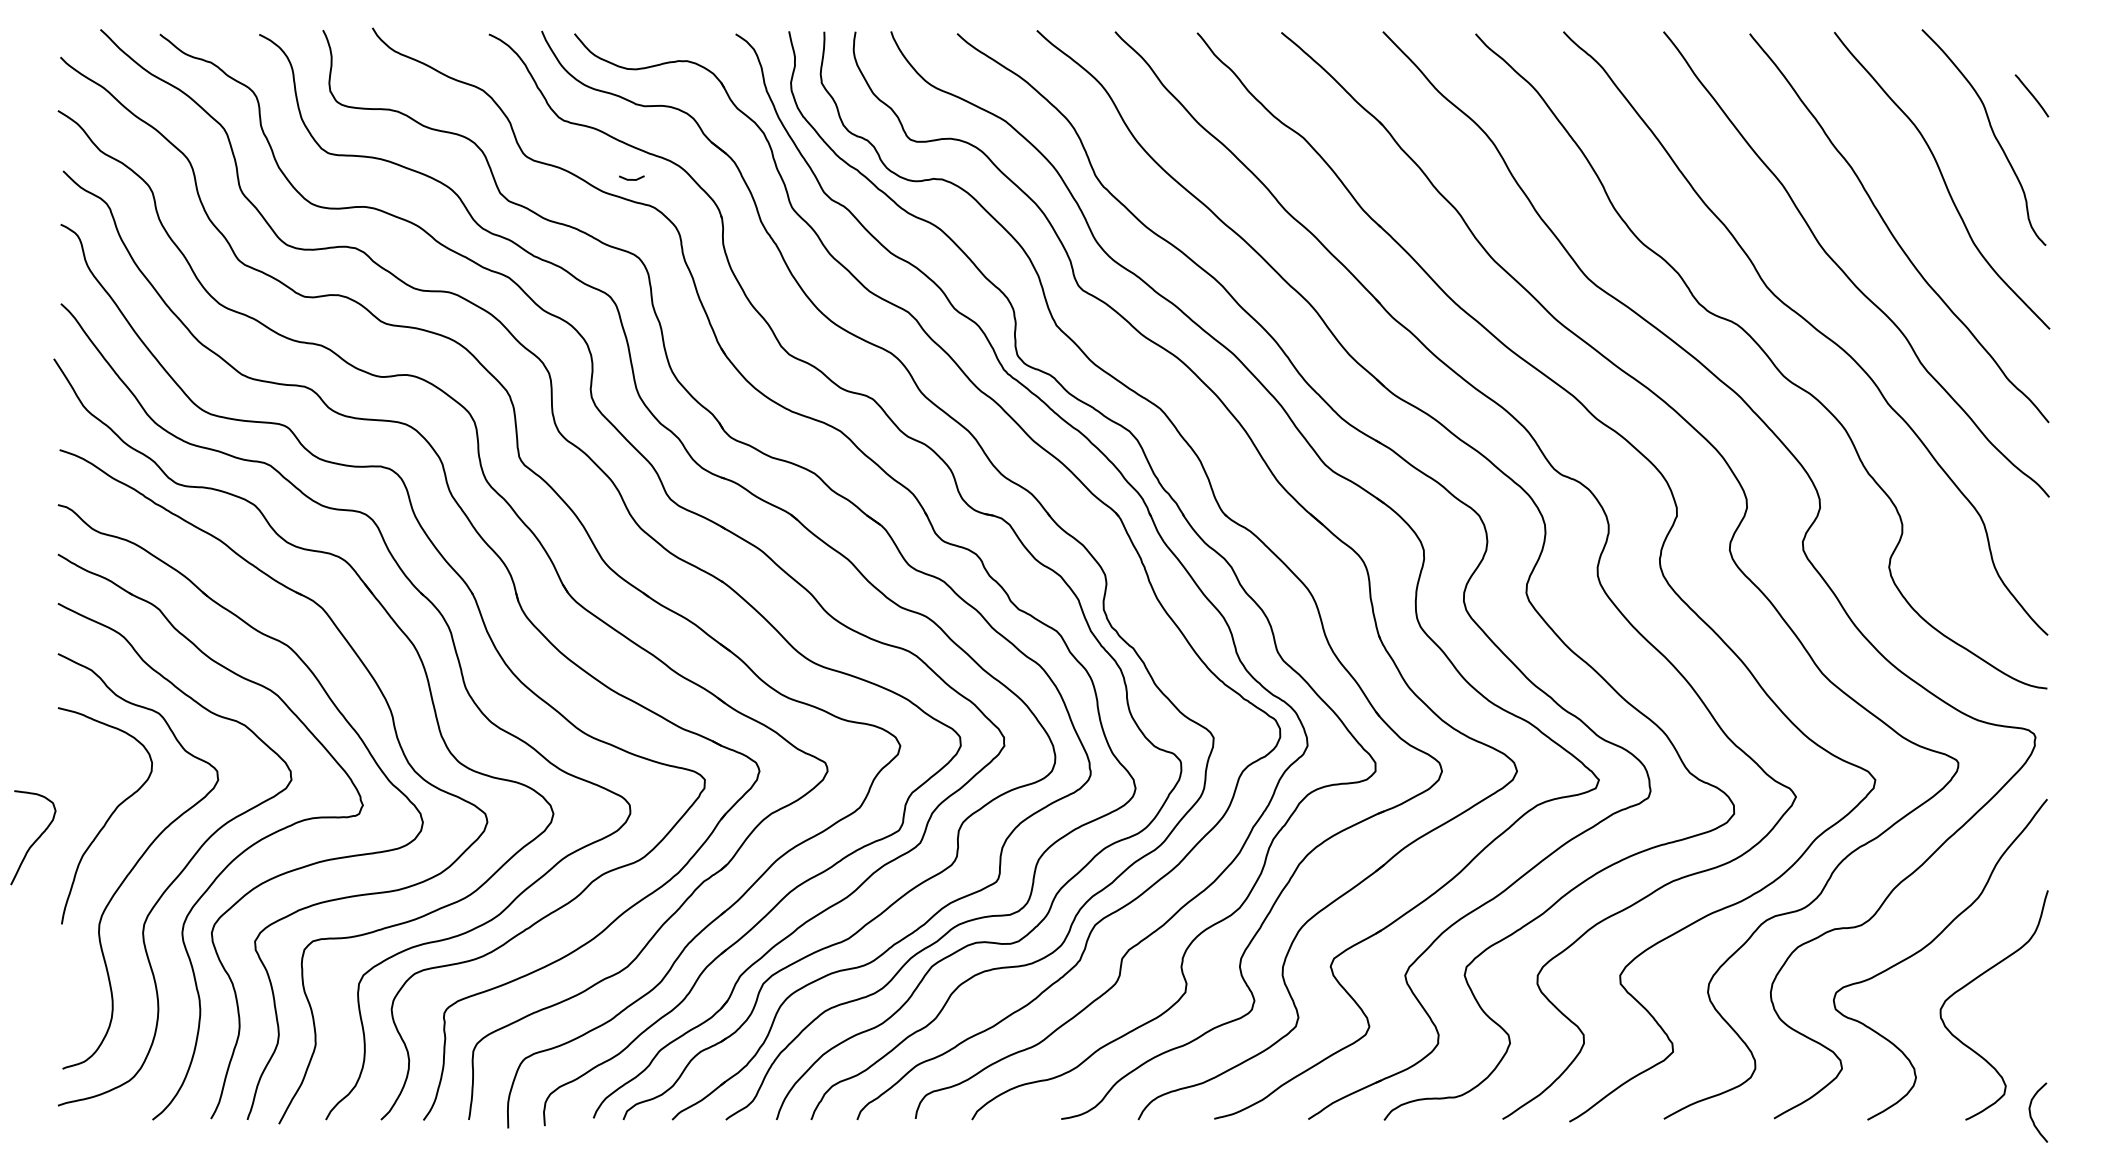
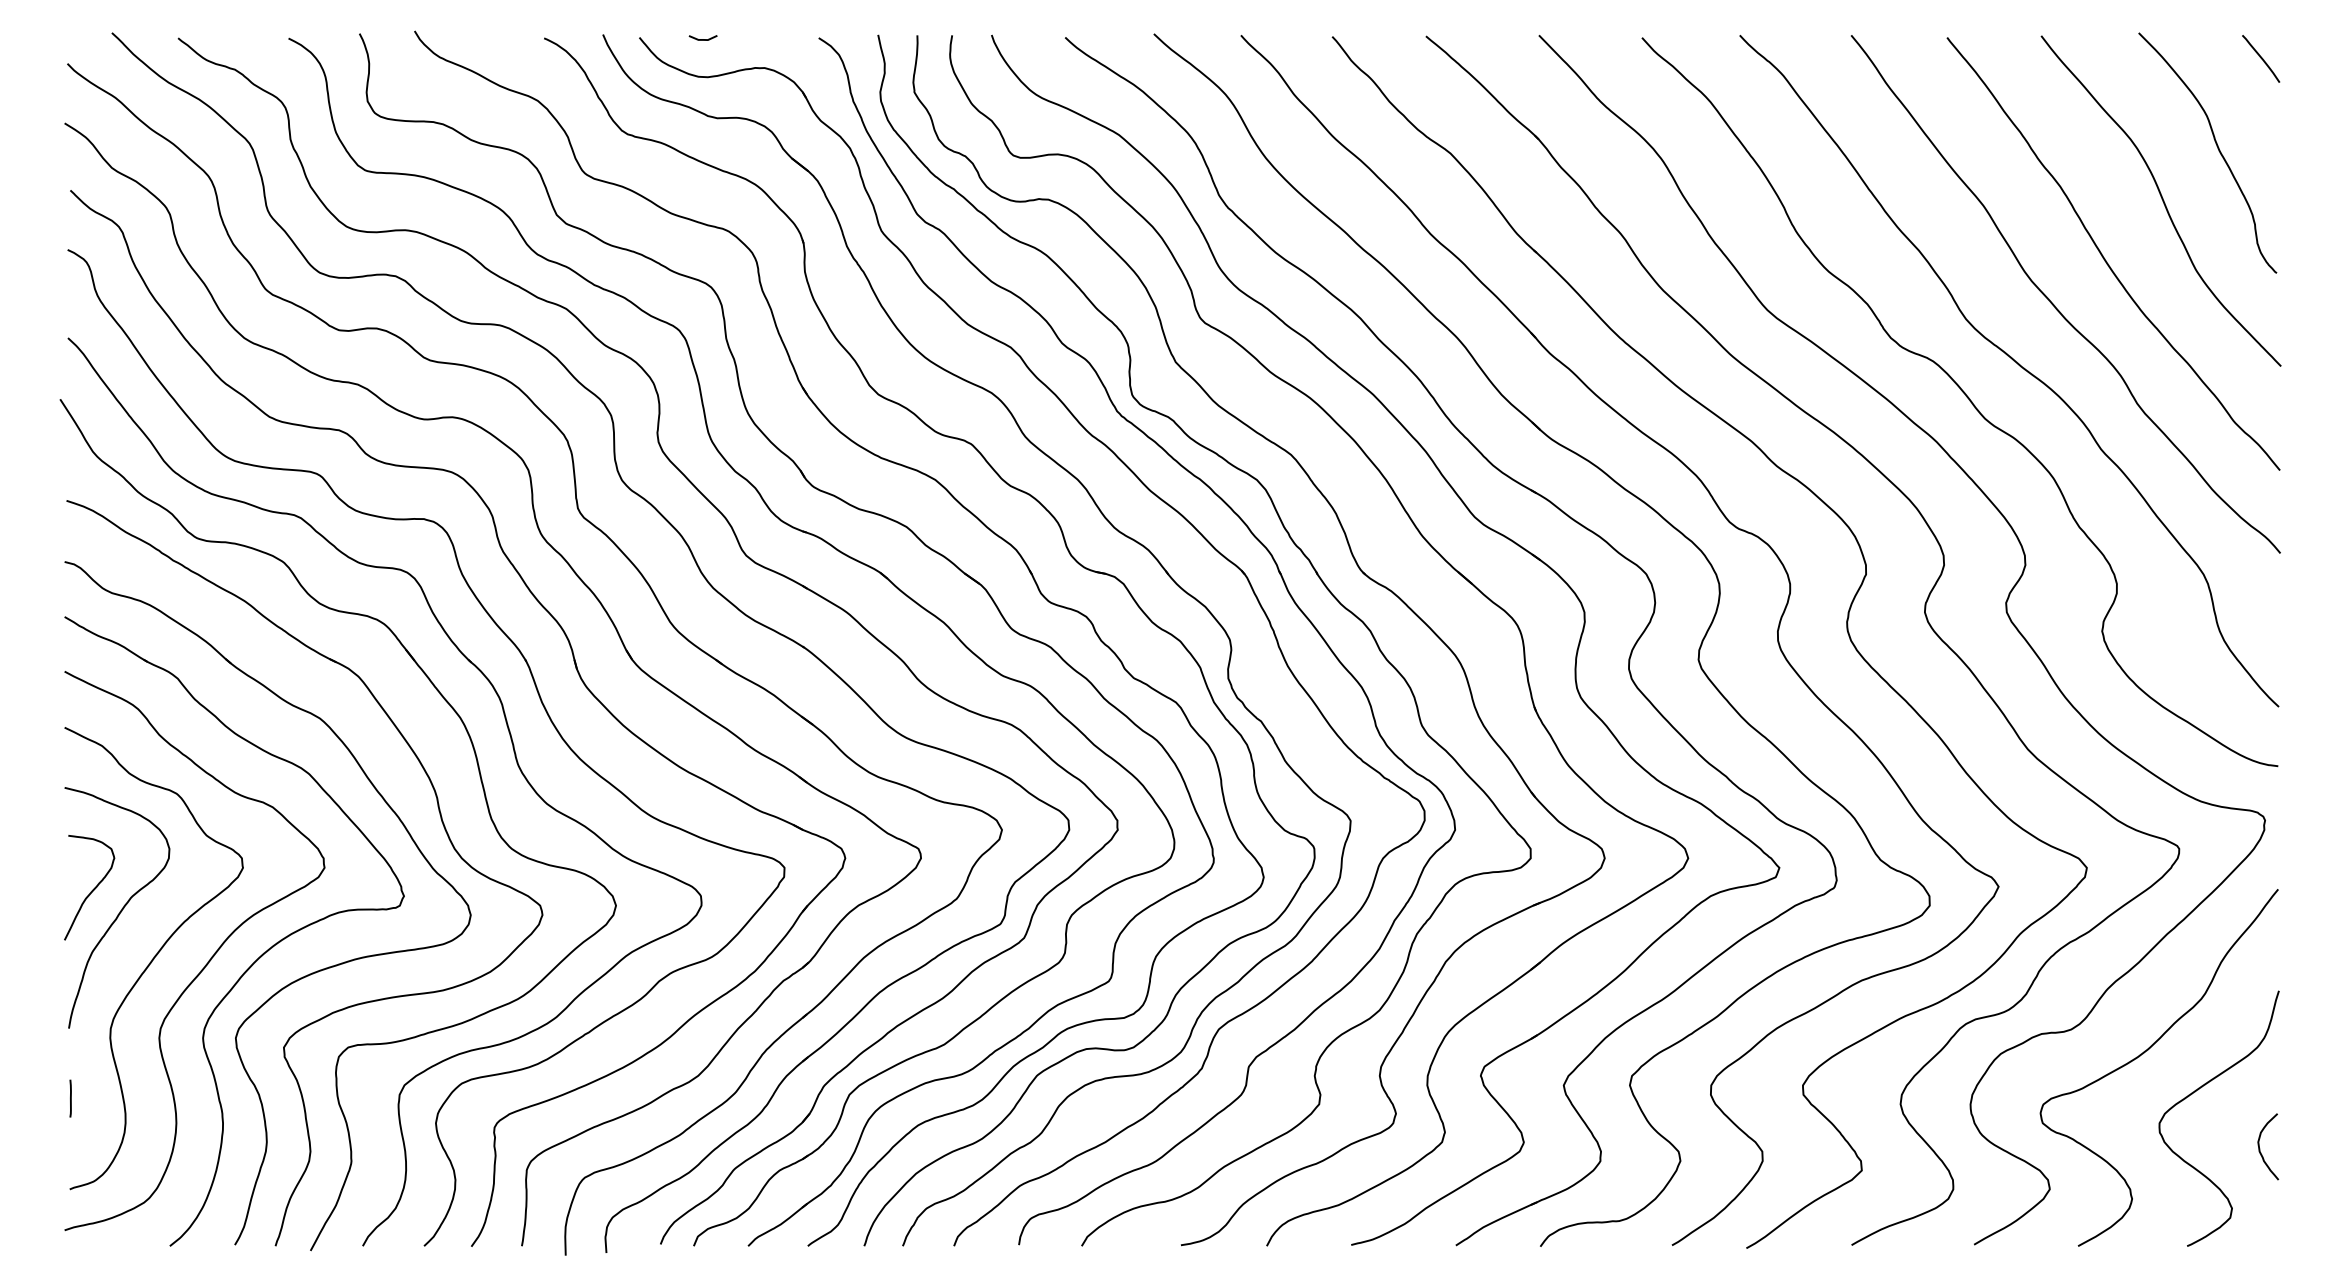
line: (2031, 95) -> (2260, 58), moved
line: (631, 179) -> (702, 39), moved
curve: (35, 839) -> (91, 889), moved
line: (63, 987) -> (70, 1098), added
curve: (2031, 1113) -> (2260, 1147), moved

